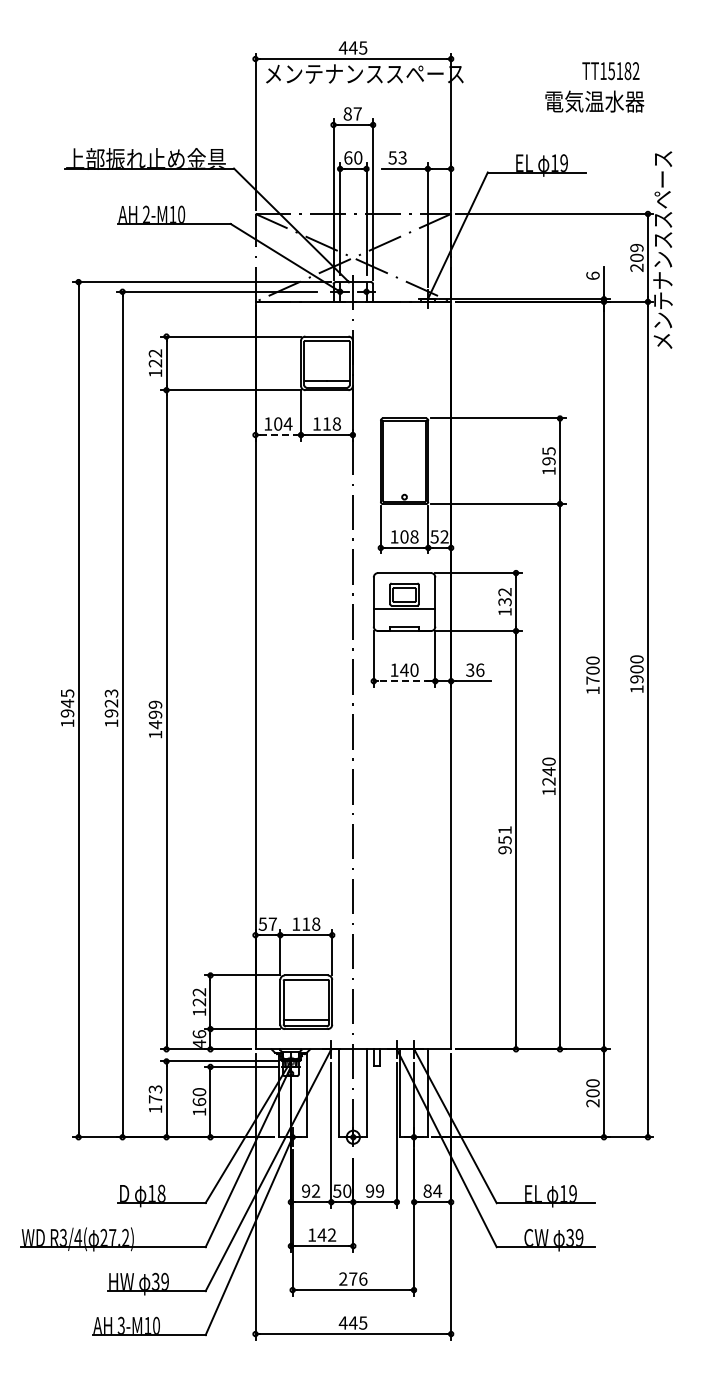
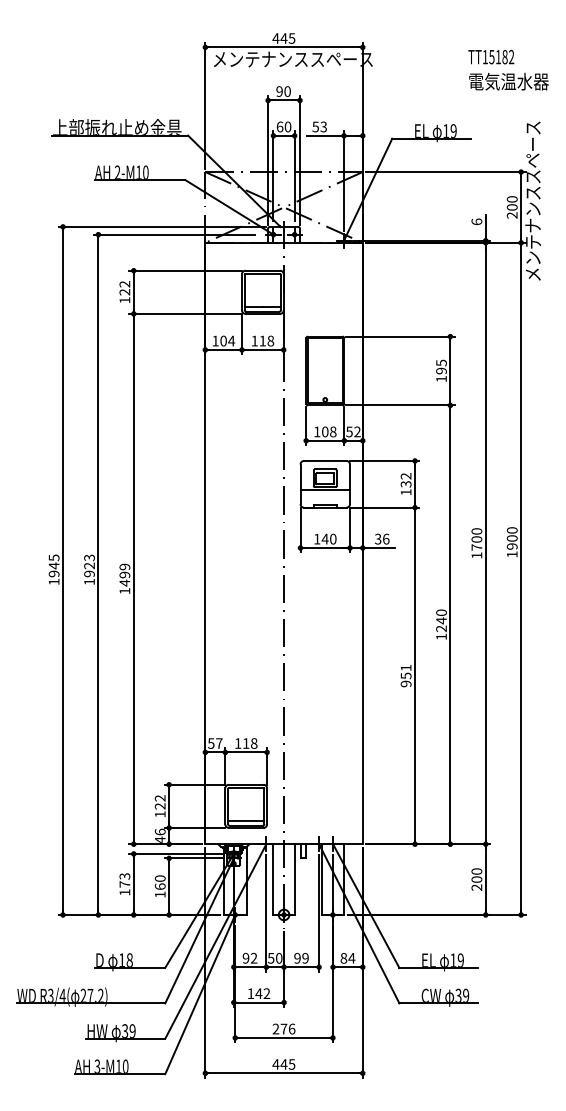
text: (594, 101) -> (508, 81), moved
text: (352, 113) -> (283, 91), 87 -> 90
text: (636, 247) -> (511, 199), 209 -> 200
line: (278, 435) -> (223, 350), dashed -> solid
line: (404, 681) -> (325, 548), dashed -> solid

